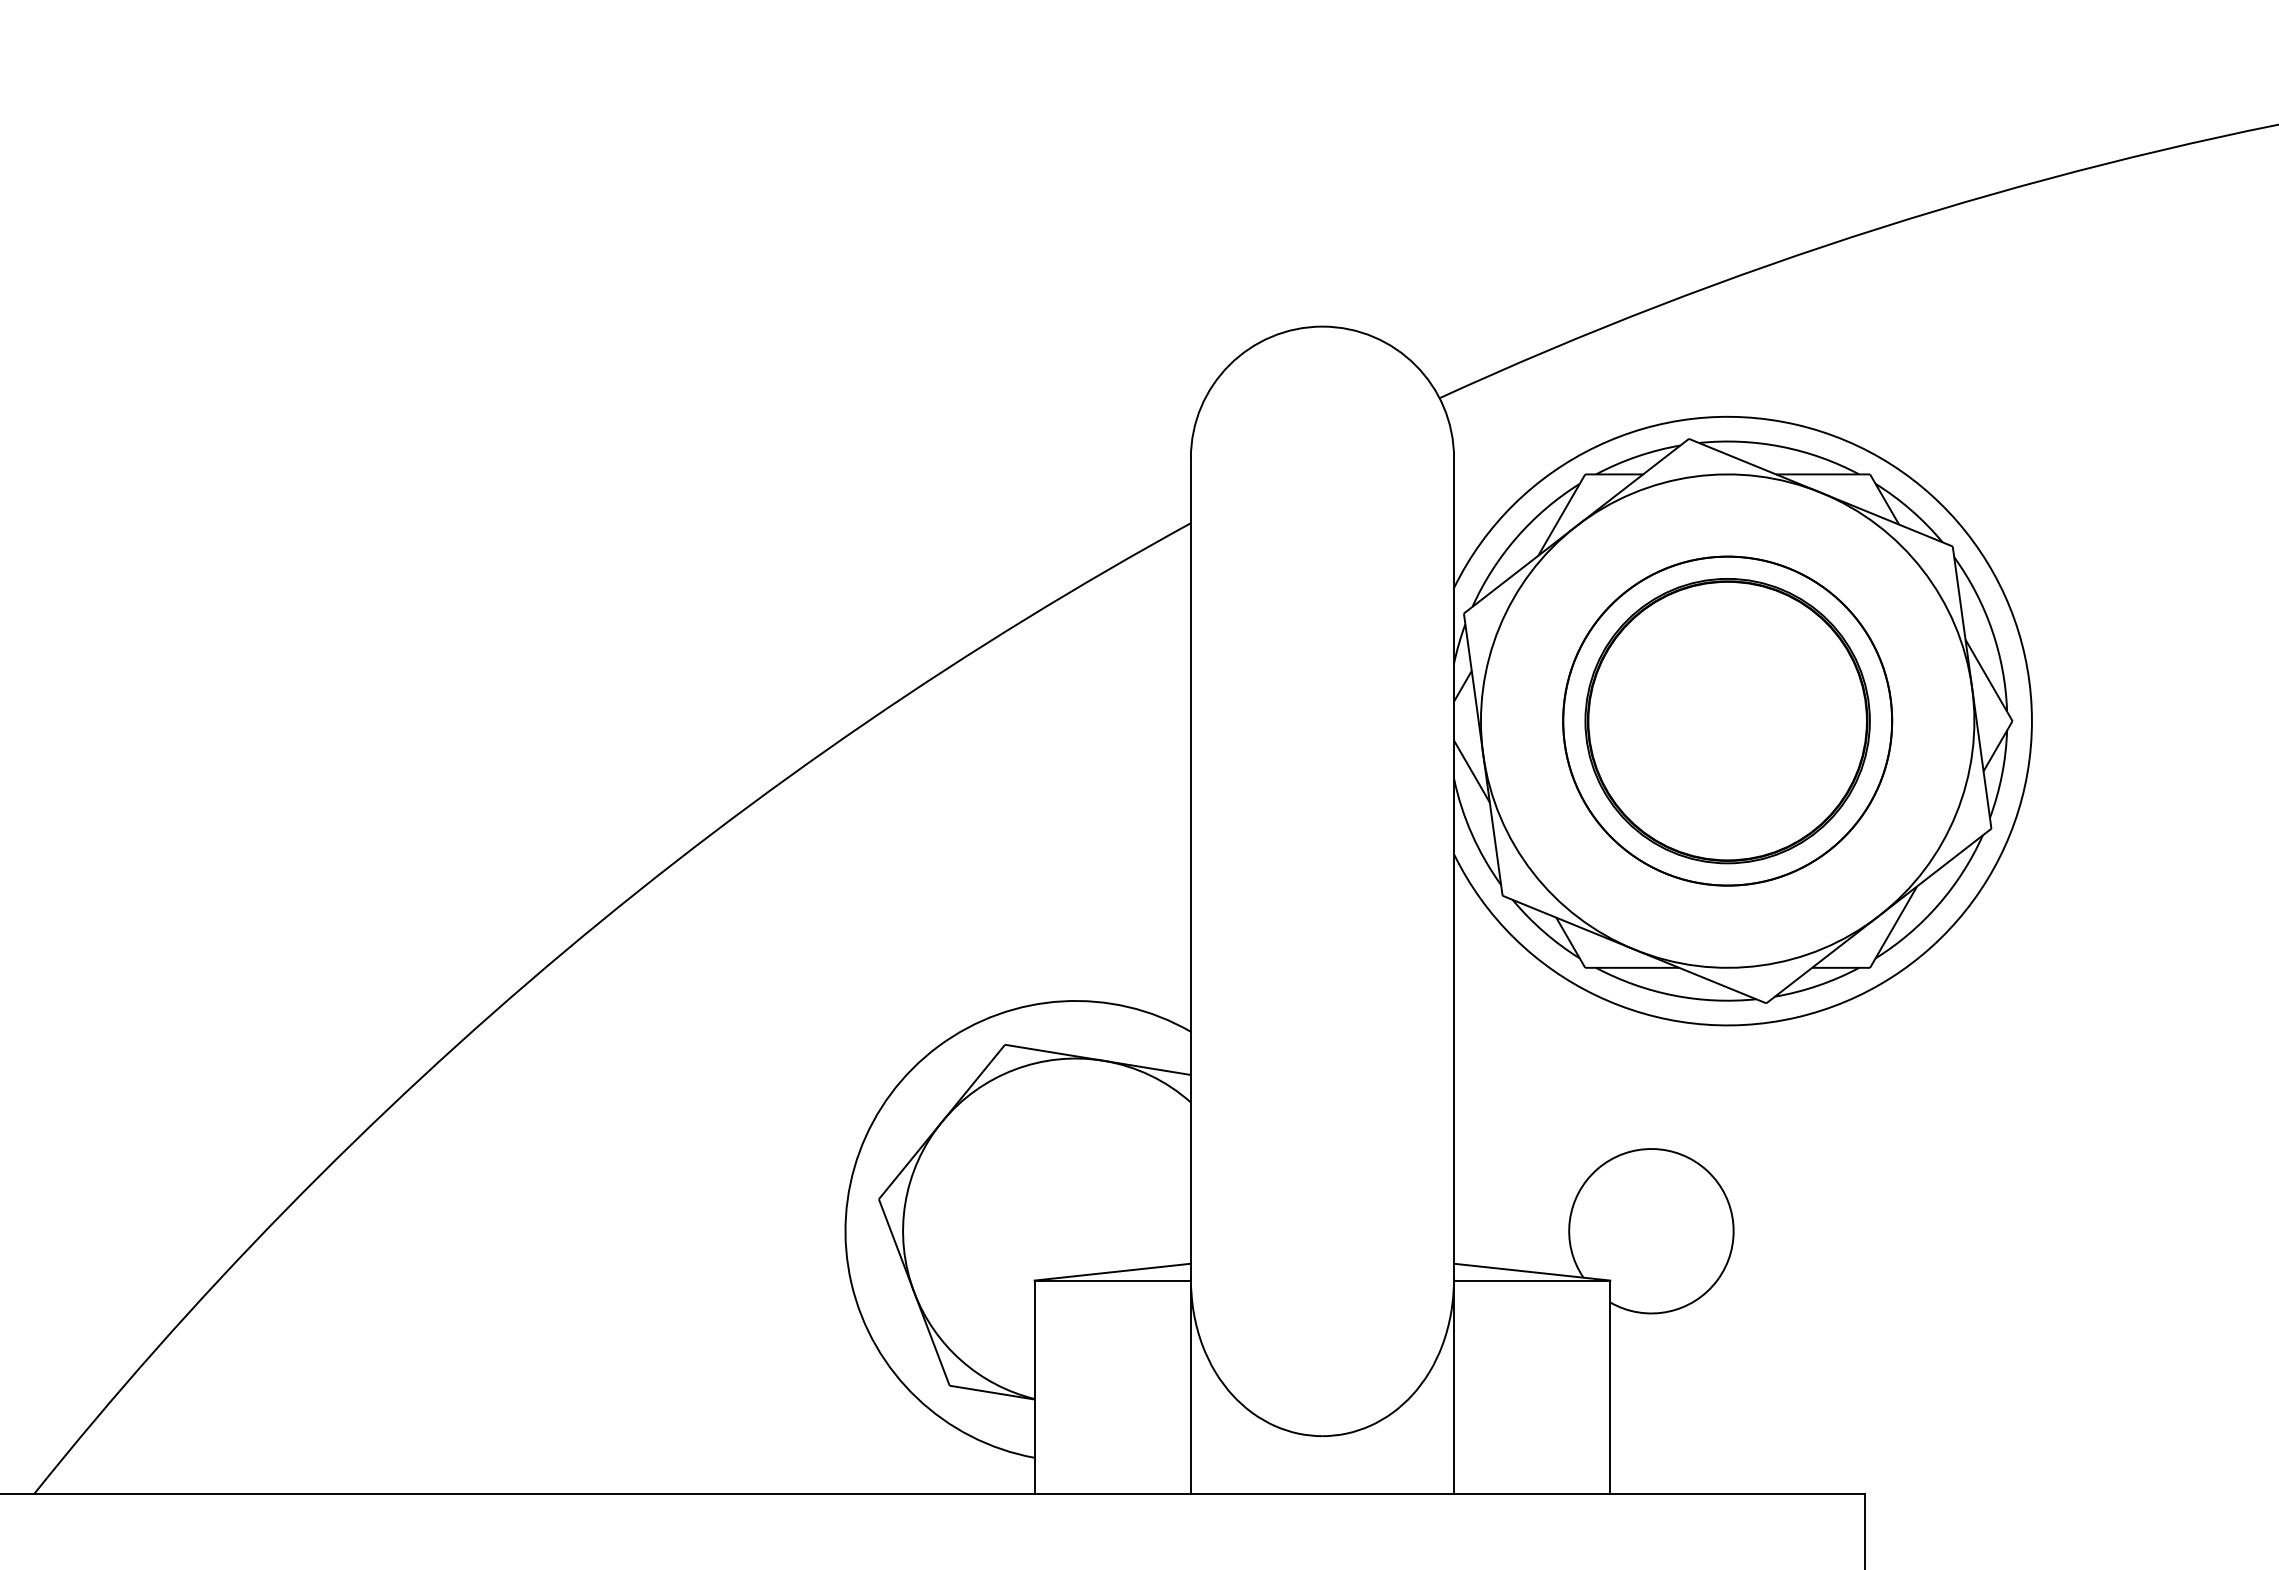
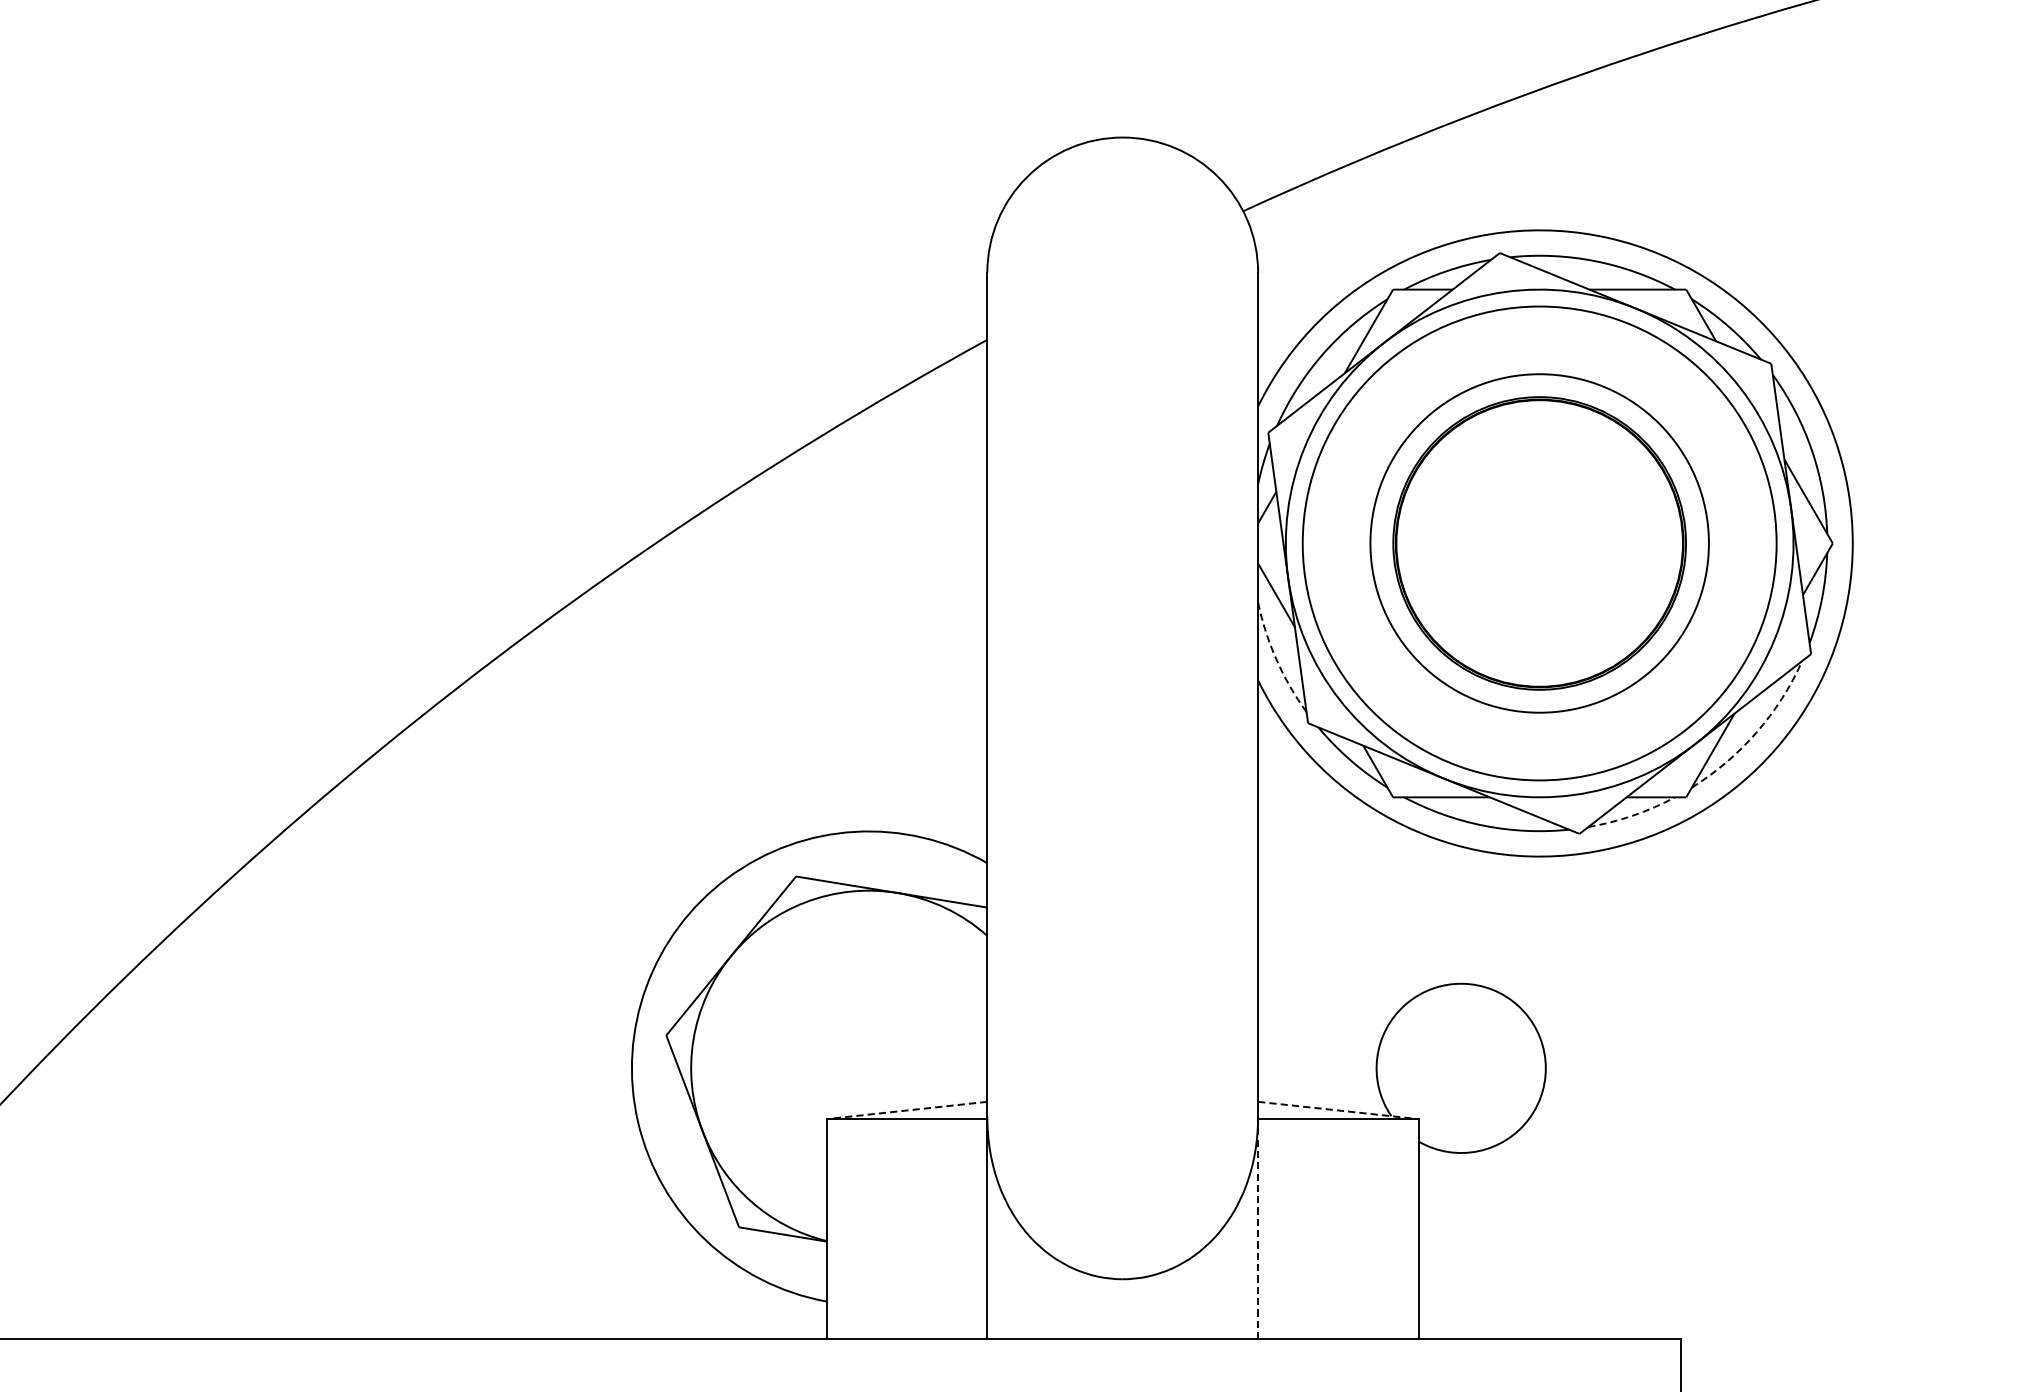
circle: (1727, 720) -> (1539, 542), size x1.4
arc: (1472, 834) -> (1277, 660), solid -> dashed
arc: (1938, 904) -> (1756, 732), solid -> dashed
arc: (1818, 985) -> (1633, 815), solid -> dashed
line: (1112, 1272) -> (906, 1110), solid -> dashed
line: (1532, 1272) -> (1338, 1110), solid -> dashed
line: (1454, 1385) -> (1258, 1227), solid -> dashed

